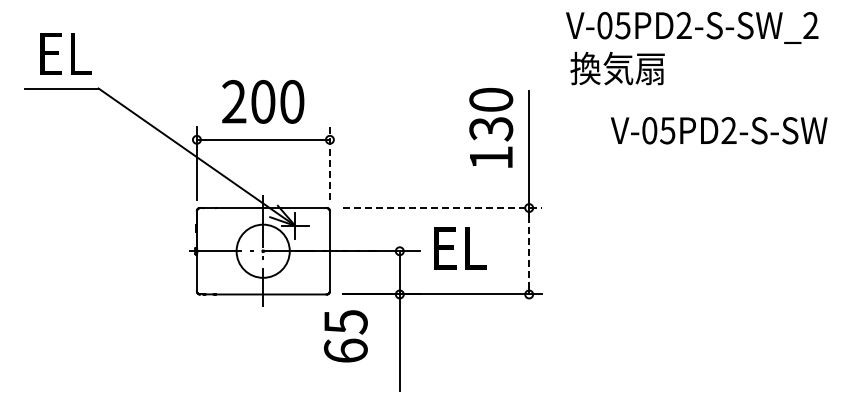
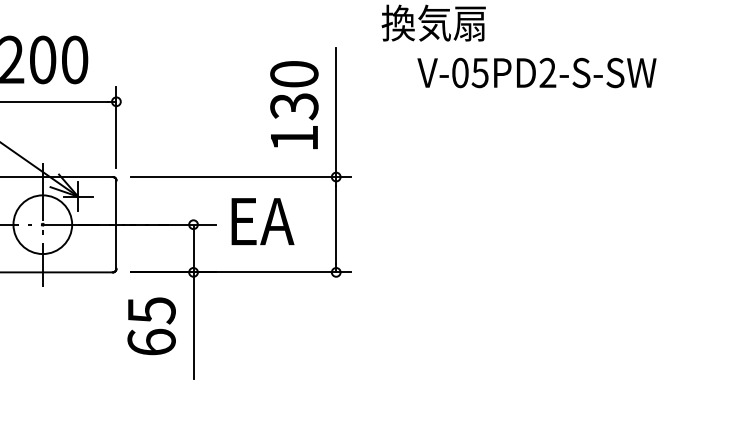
text: (491, 127) -> (294, 104), moved
text: (718, 130) -> (536, 72), moved
line: (329, 163) -> (115, 127), dashed -> solid
line: (442, 208) -> (240, 177), dashed -> solid
text: (462, 248) -> (262, 221), EL -> EA
line: (529, 251) -> (336, 224), dashed -> solid
text: (345, 336) -> (151, 326), moved

